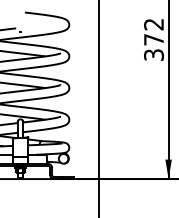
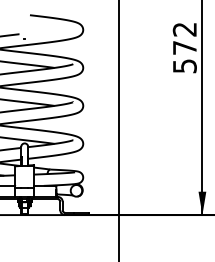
text: (153, 54) -> (184, 65), 372 -> 572

